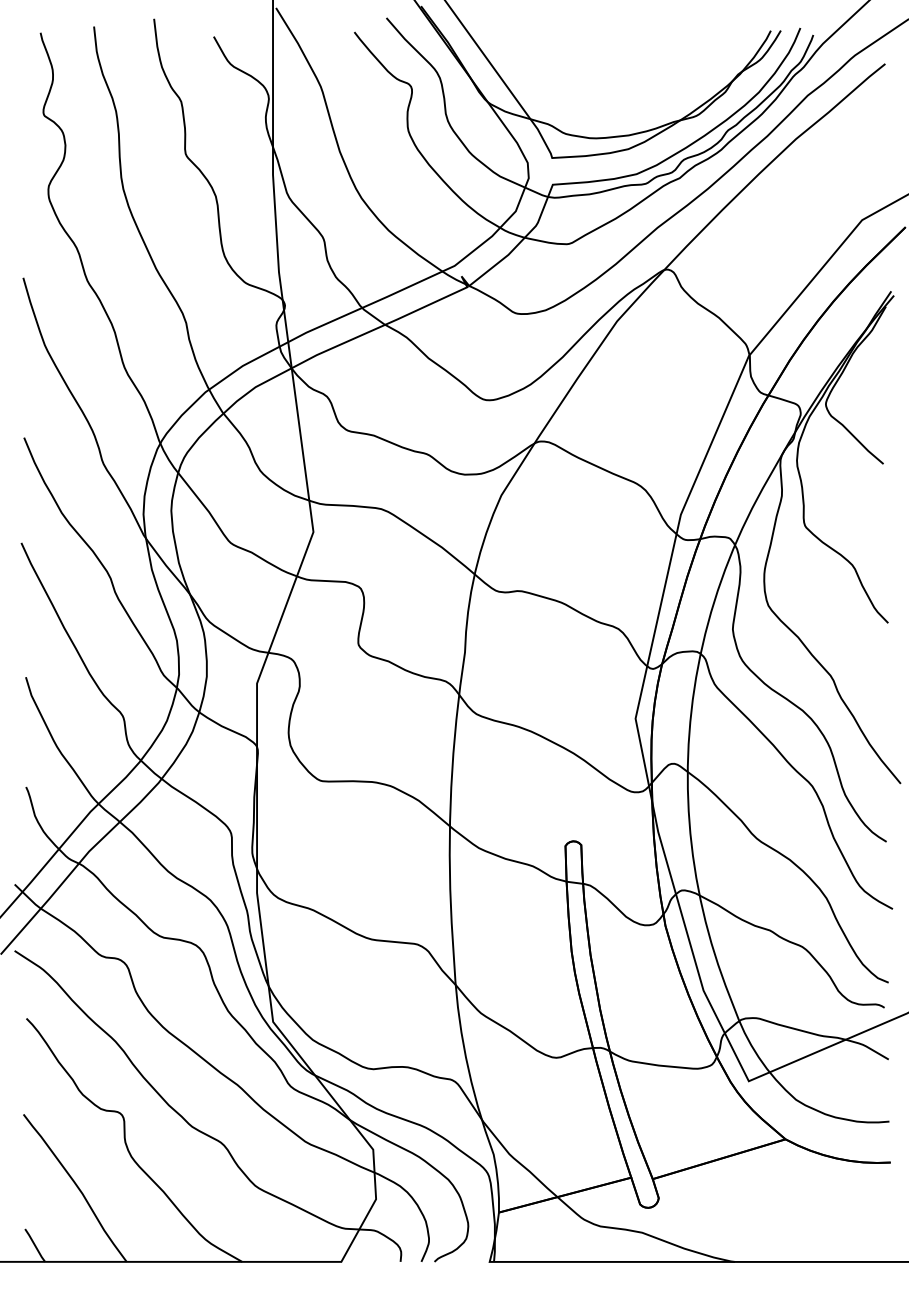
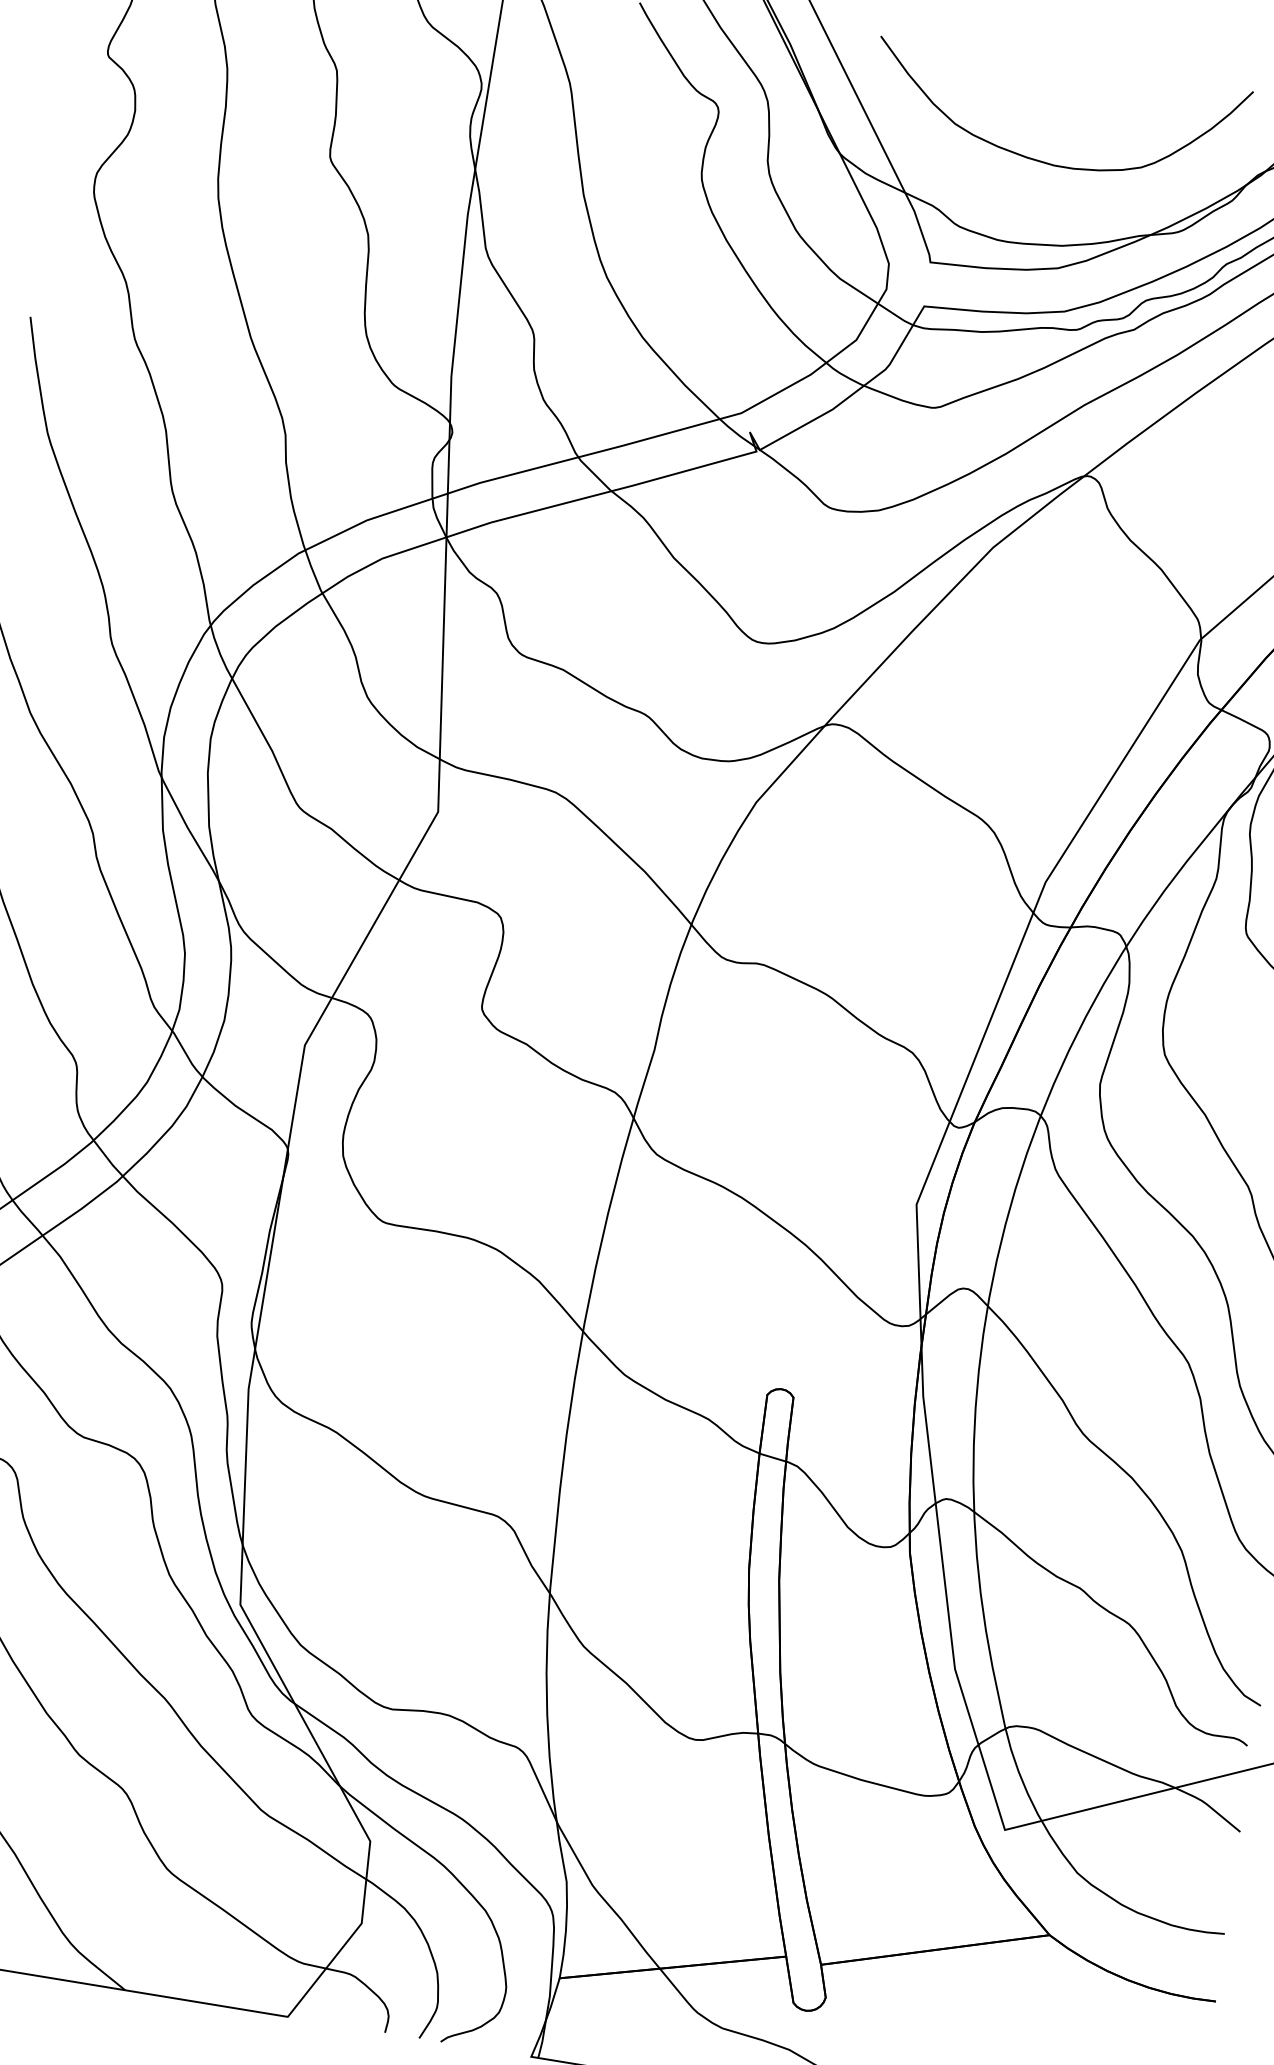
curve: (610, 86) -> (1045, 160), added

